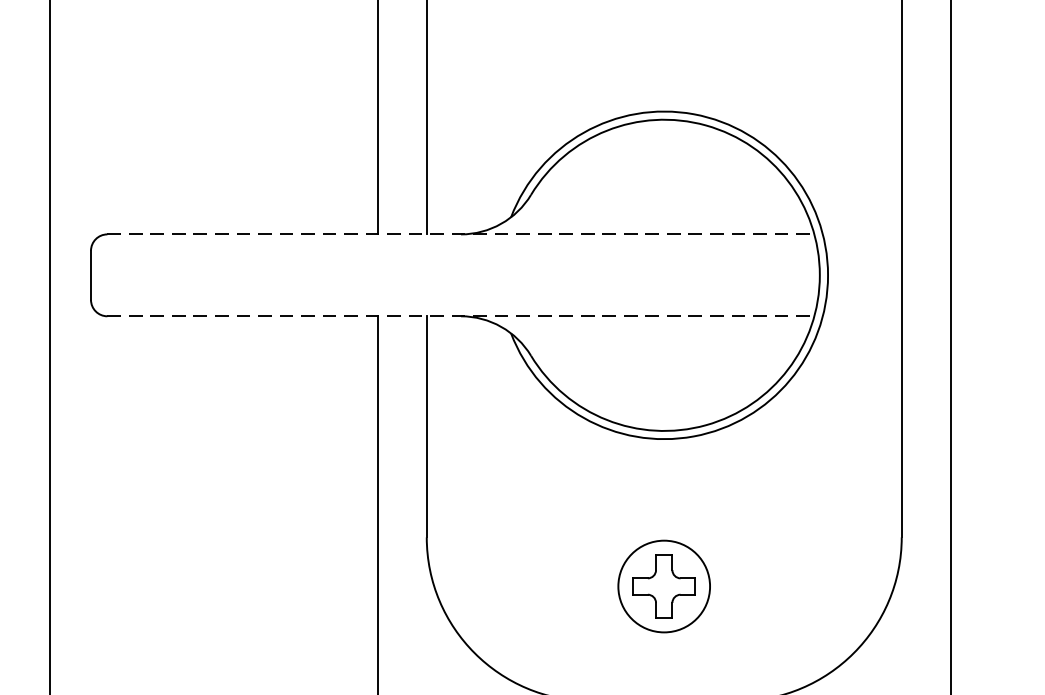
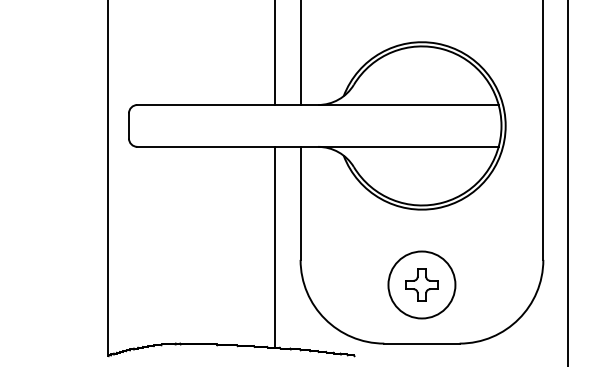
line: (461, 235) -> (318, 105), dashed -> solid
line: (461, 315) -> (318, 146), dashed -> solid
circle: (663, 585) -> (421, 284), size x1.43

